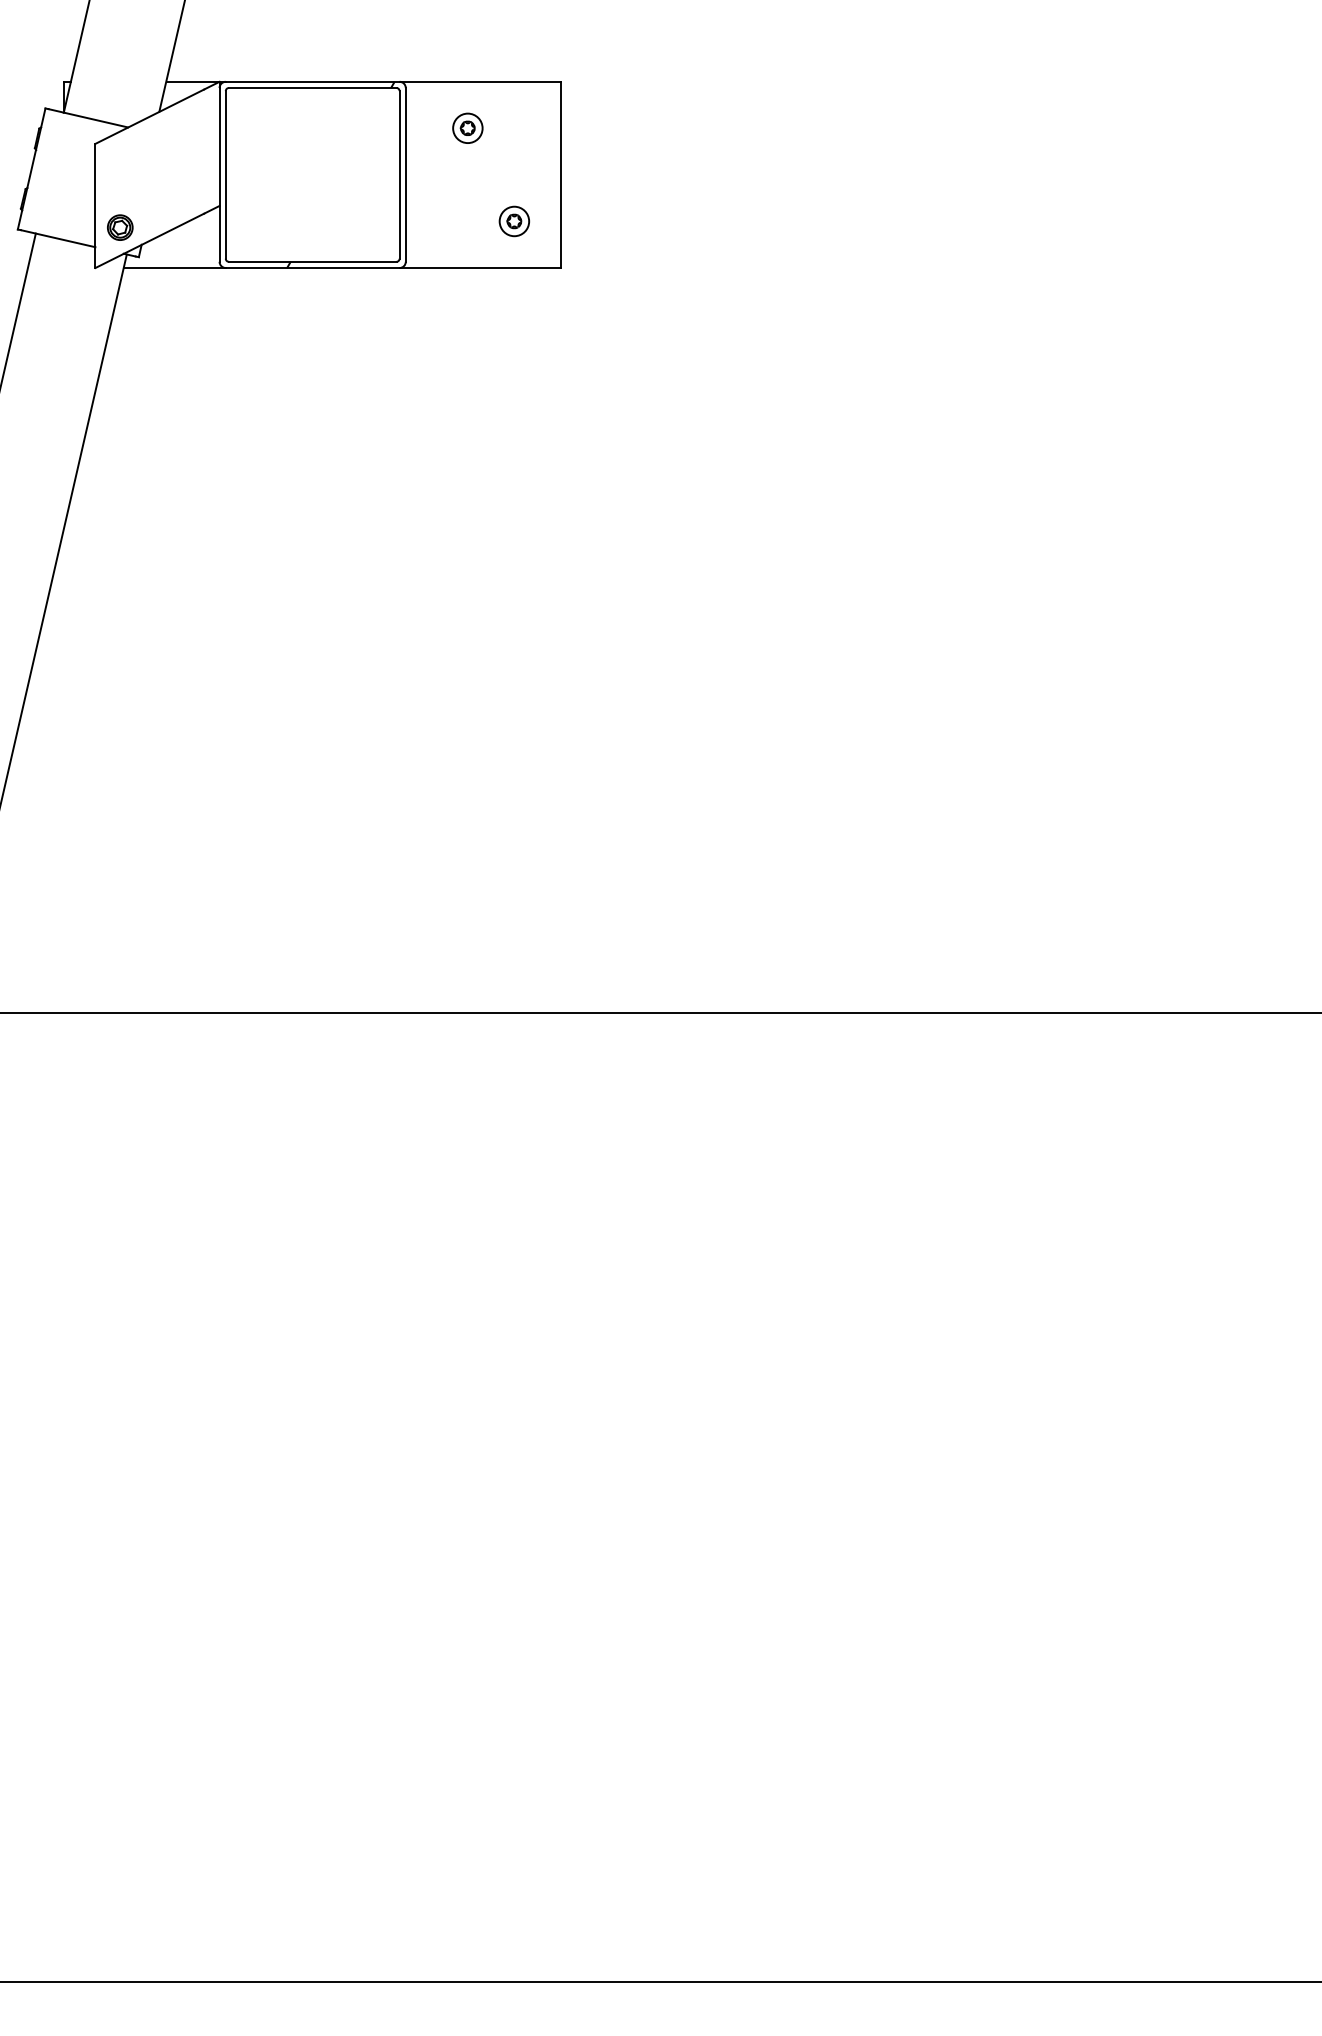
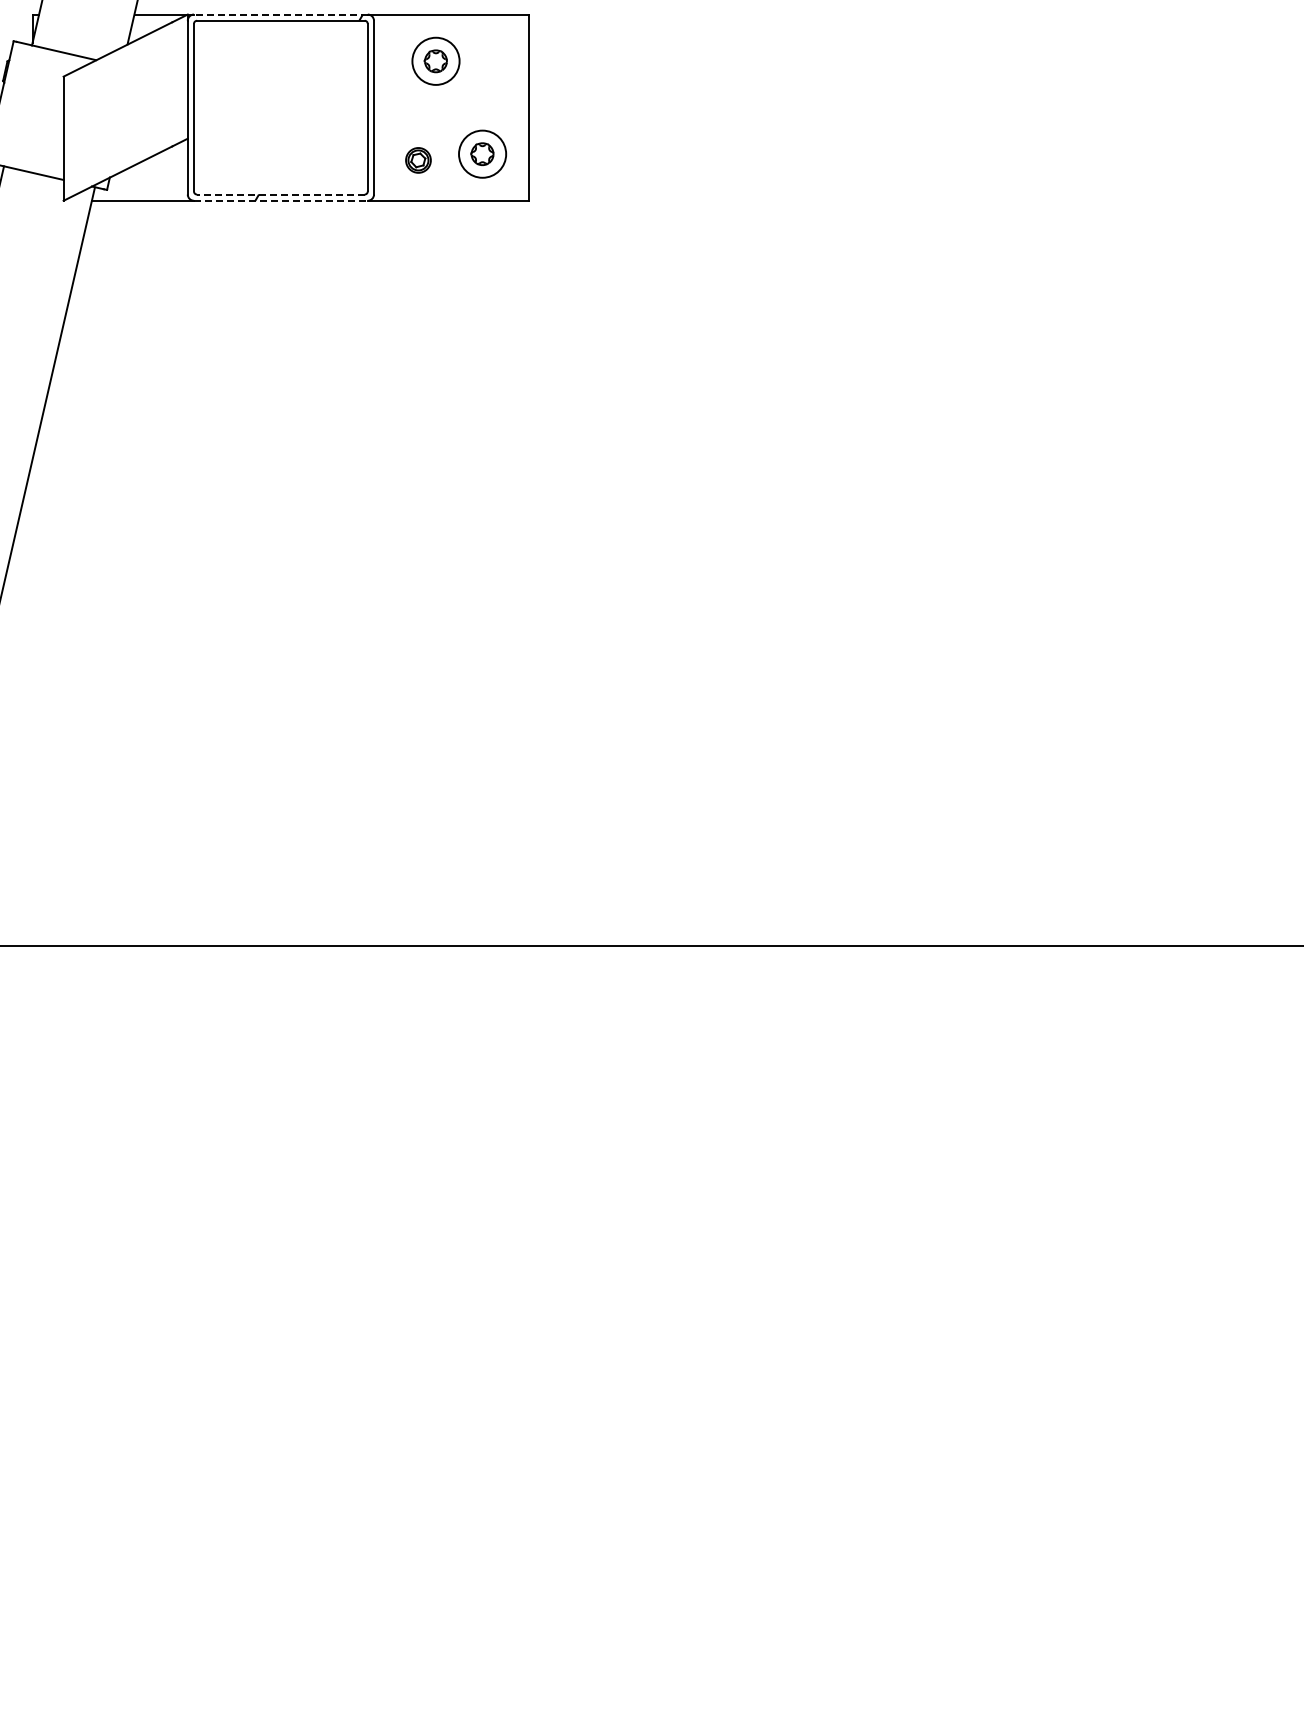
line: (312, 81) -> (280, 14), solid -> dashed
part: (467, 127) -> (435, 60), size x1.6
part: (514, 221) -> (482, 154), size x1.6
part: (120, 227) -> (418, 160), moved
line: (312, 261) -> (280, 194), solid -> dashed
line: (312, 268) -> (280, 201), solid -> dashed

